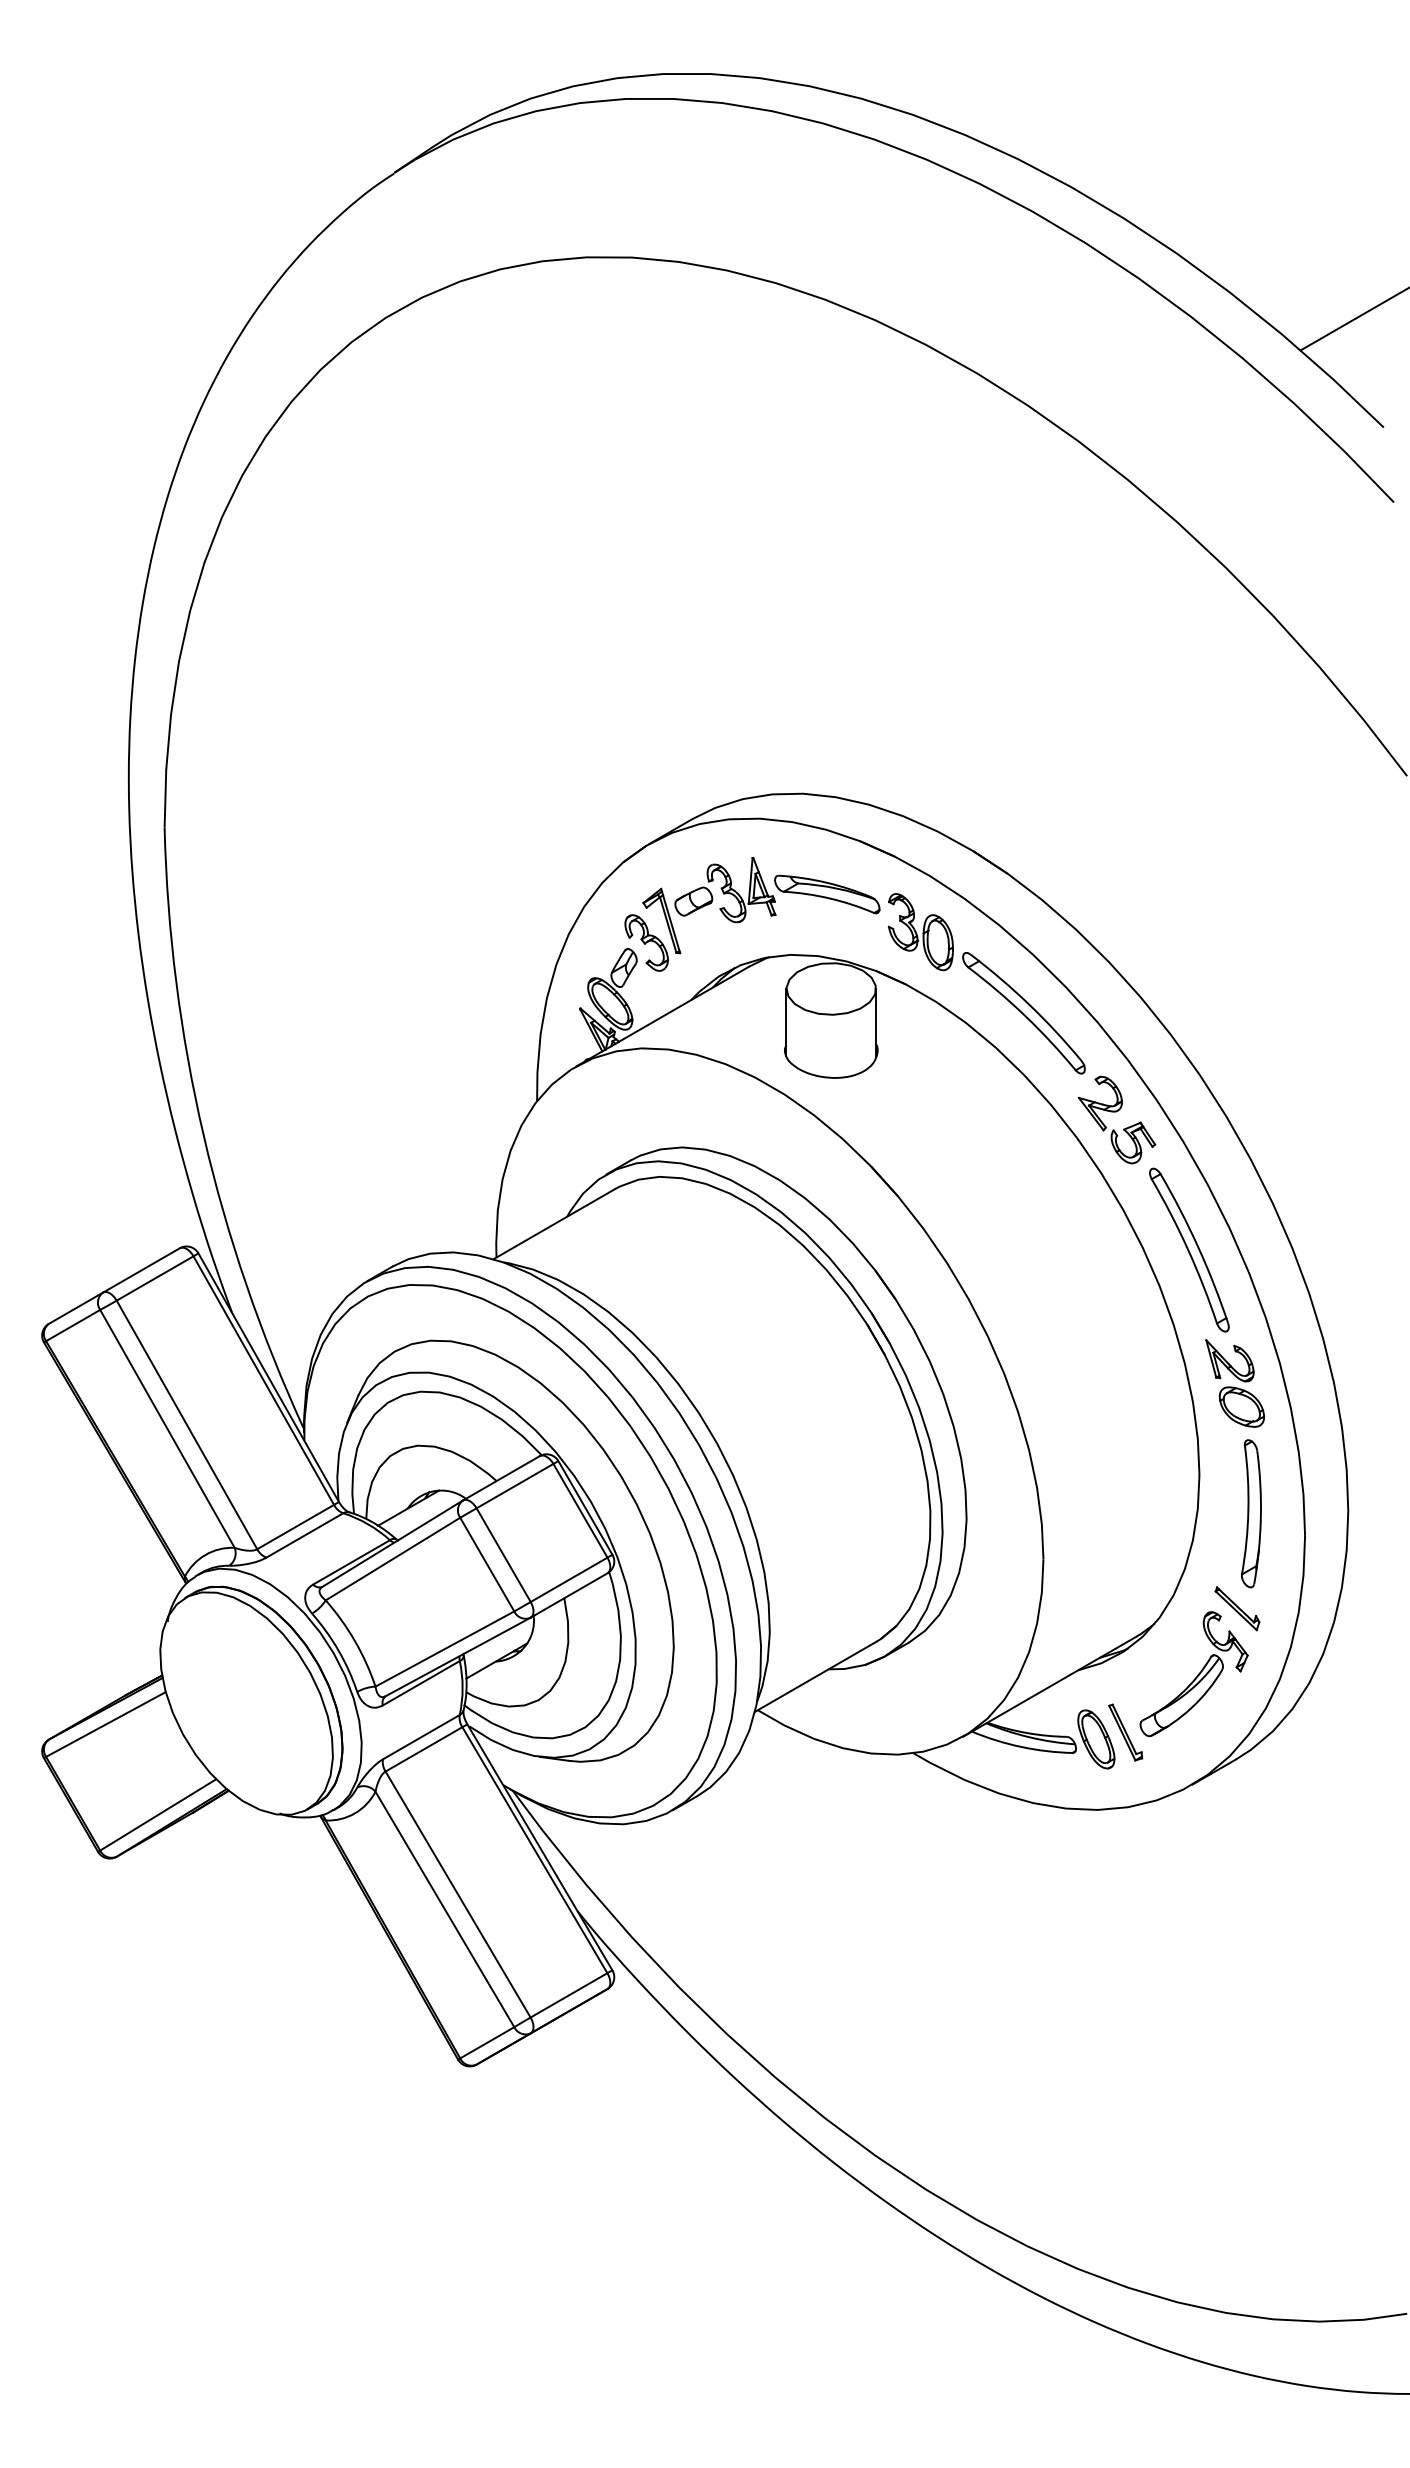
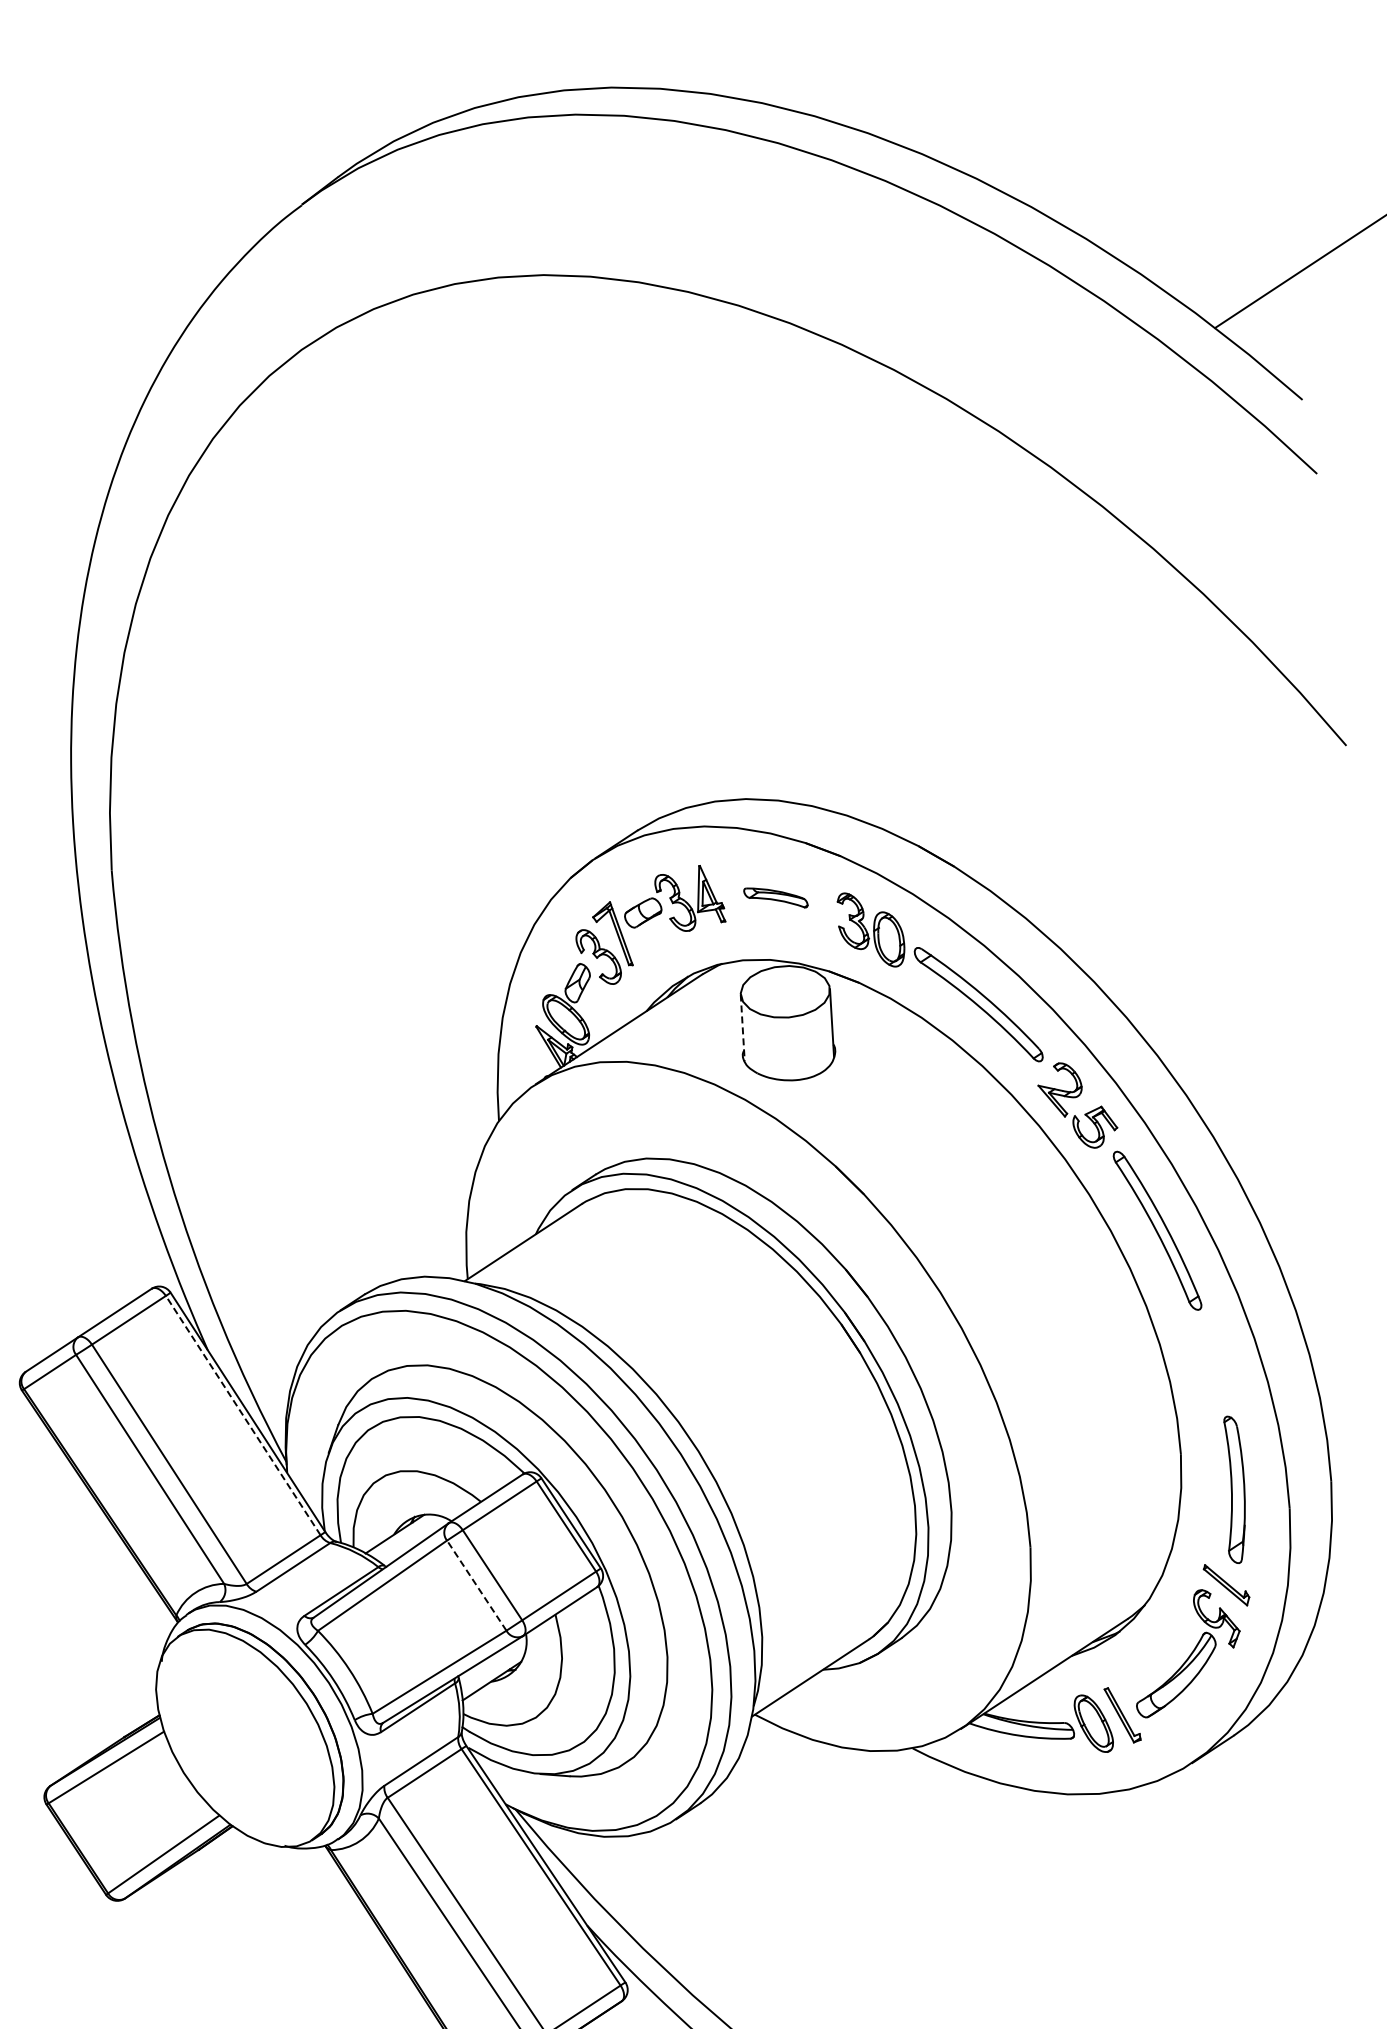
part: (827, 894) -> (776, 897), size x0.6
line: (786, 1022) -> (742, 1027), solid -> dashed
line: (263, 1380) -> (242, 1415), solid -> dashed
part: (1235, 1383) -> (1211, 1360), removed
line: (487, 1564) -> (476, 1585), solid -> dashed

